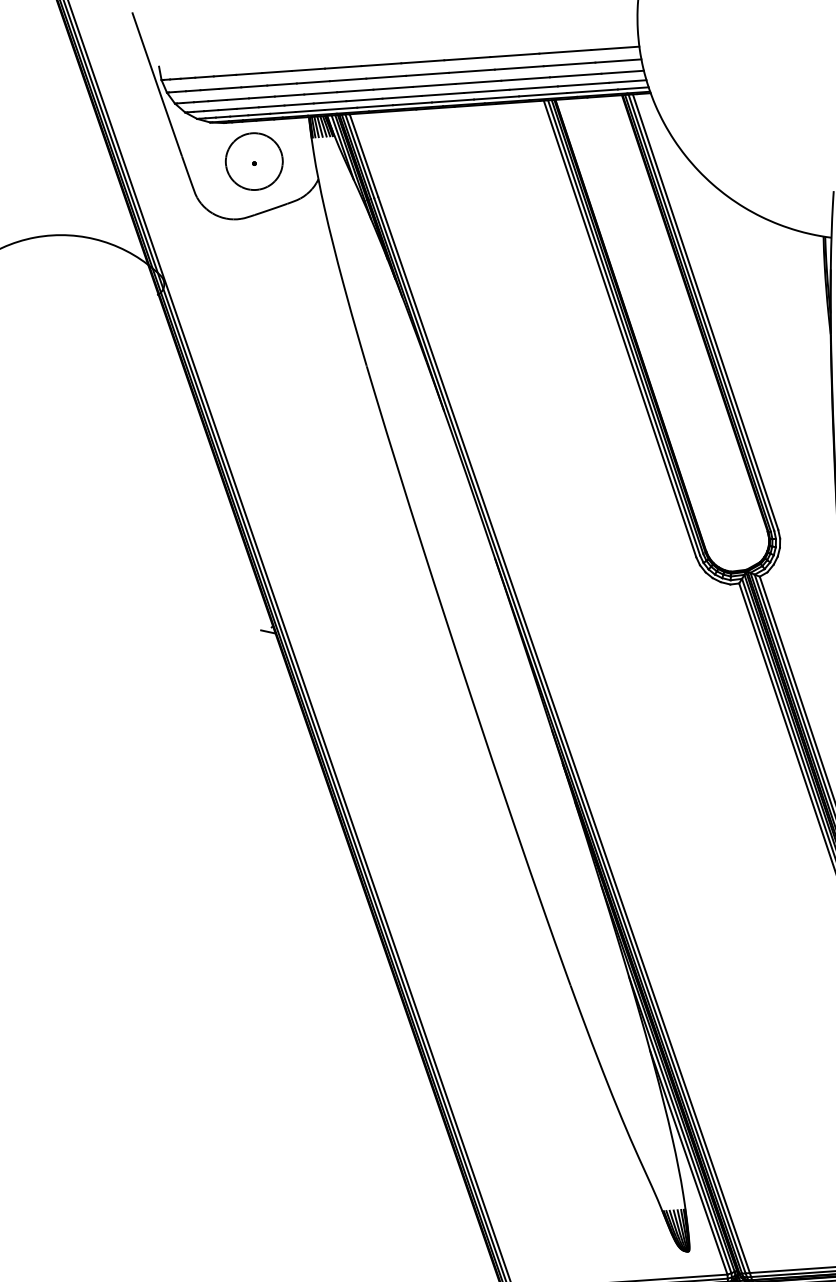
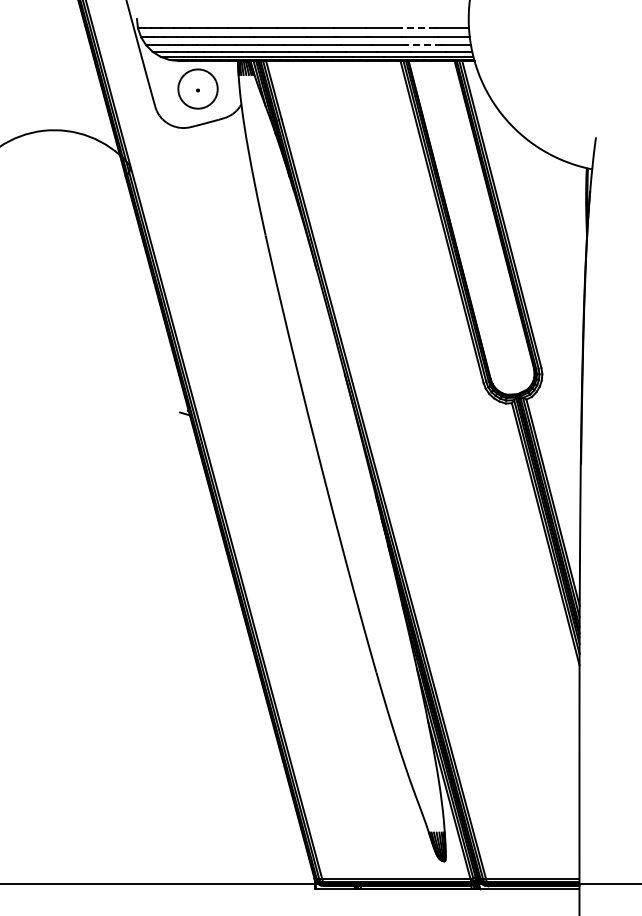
line: (565, 51) -> (417, 28), solid -> dashed
line: (575, 75) -> (423, 45), solid -> dashed

